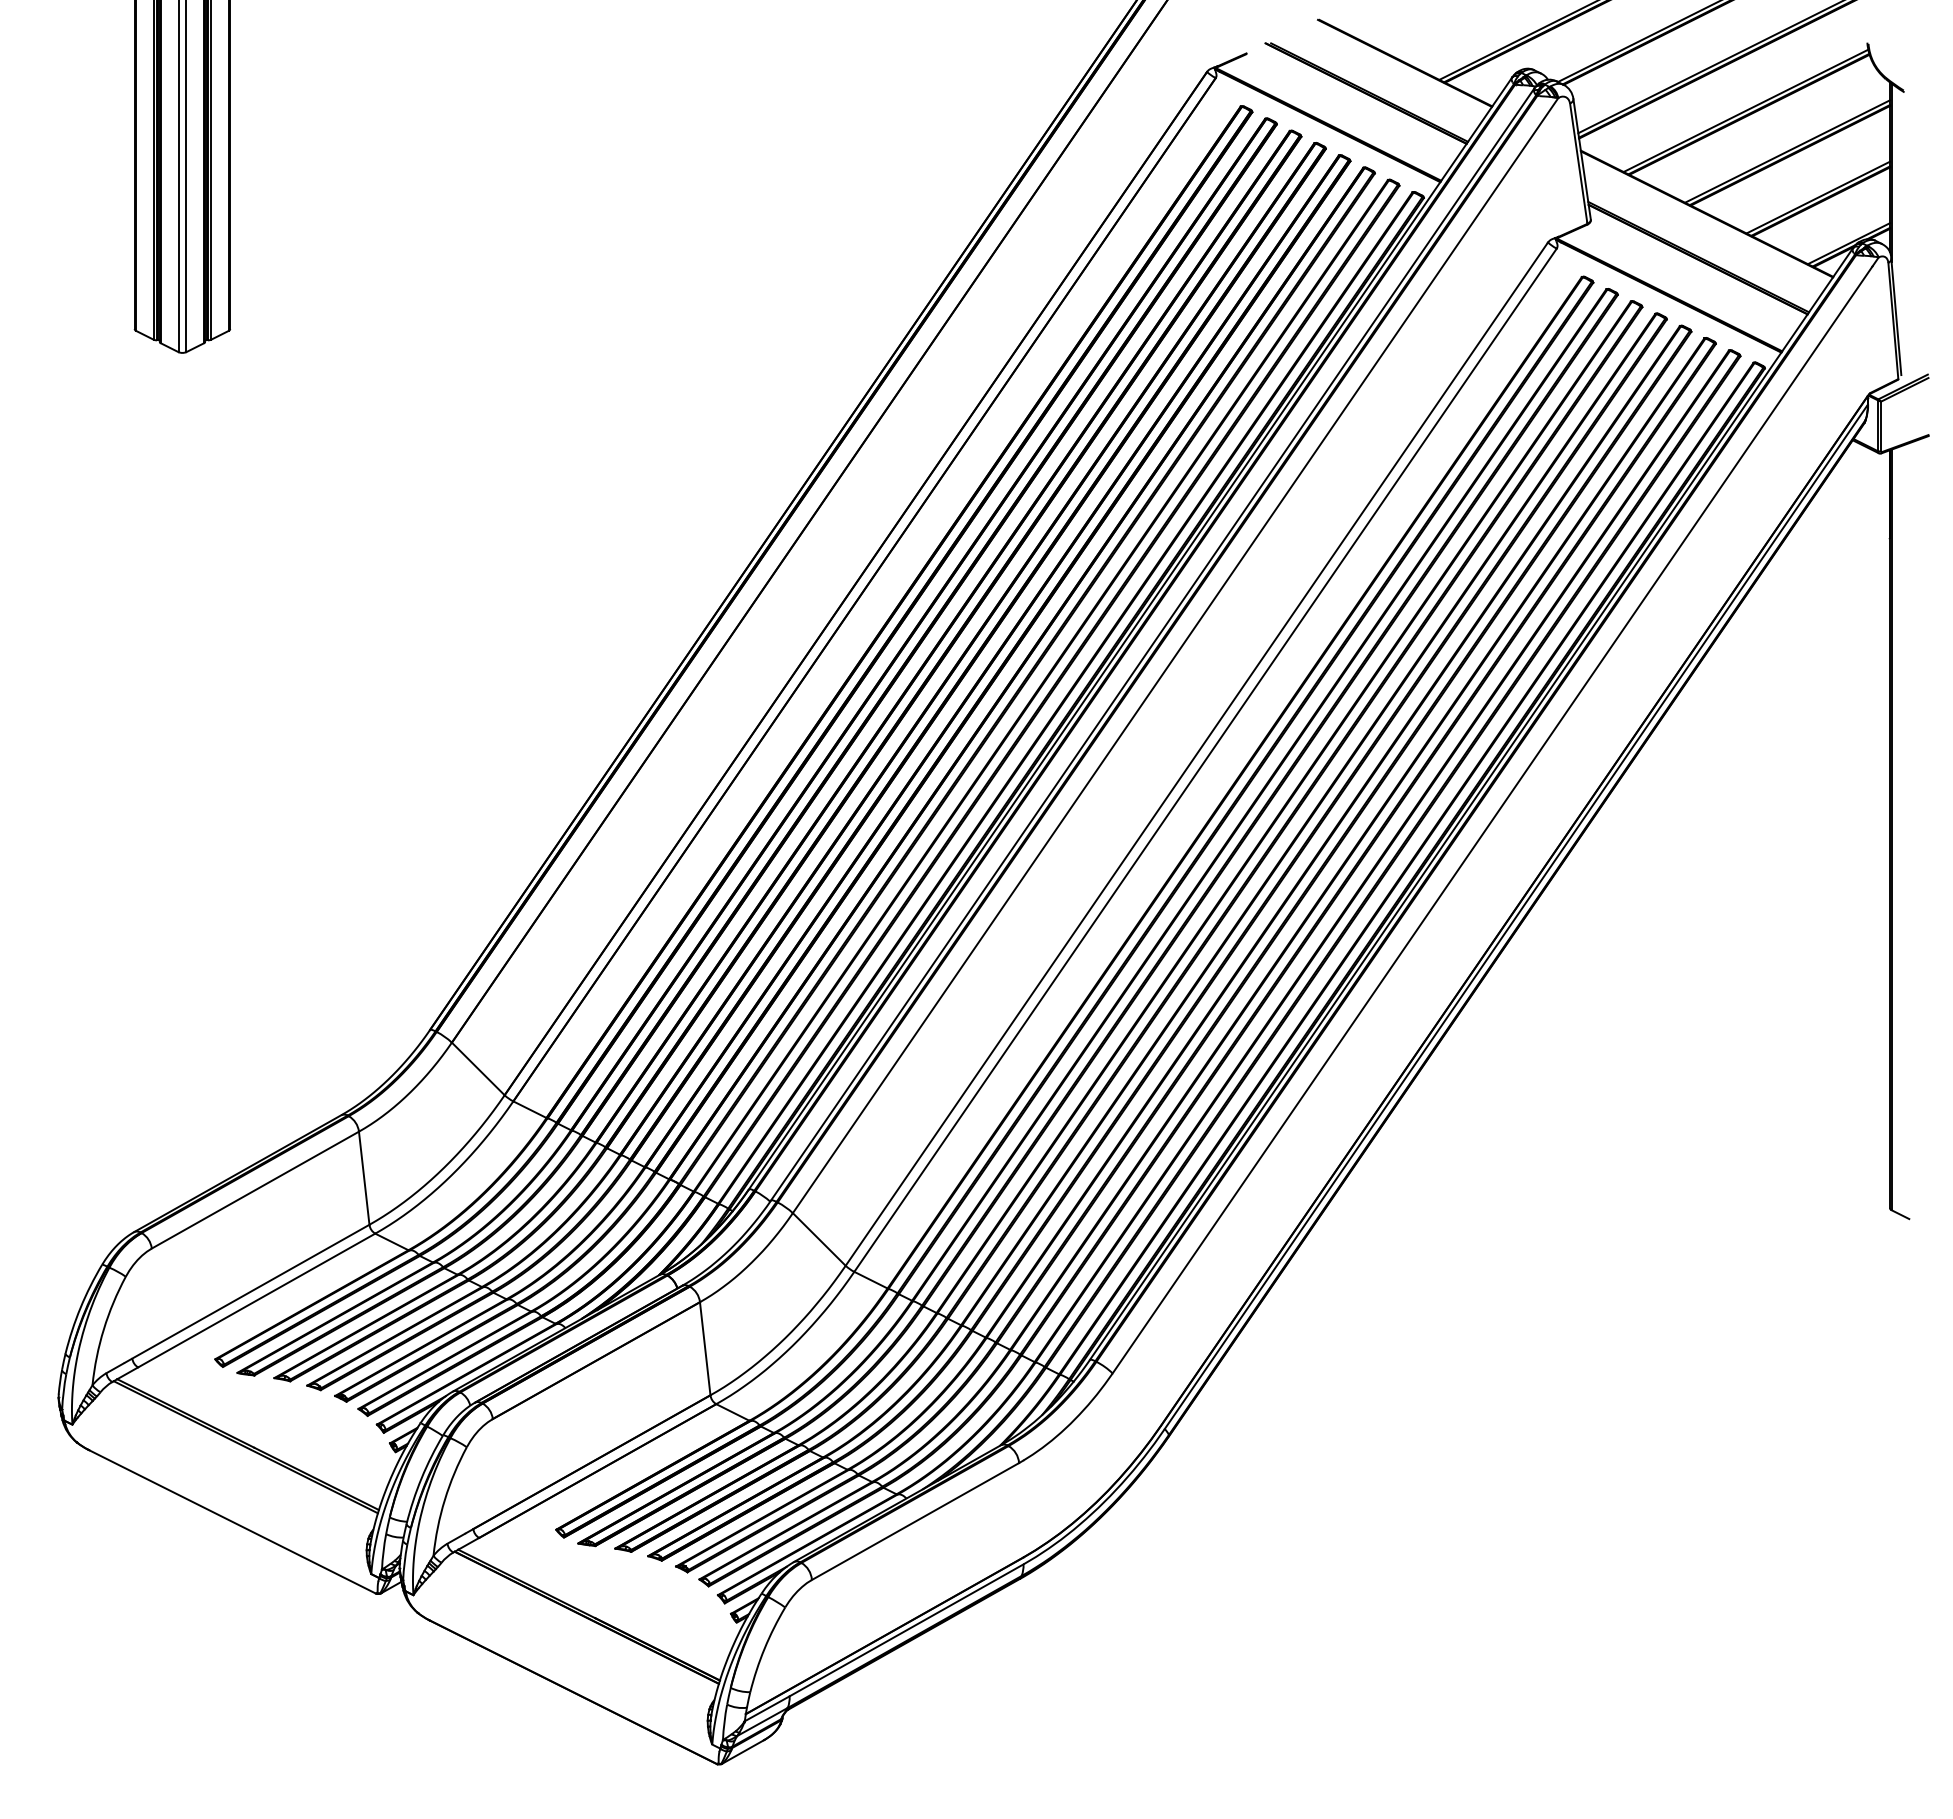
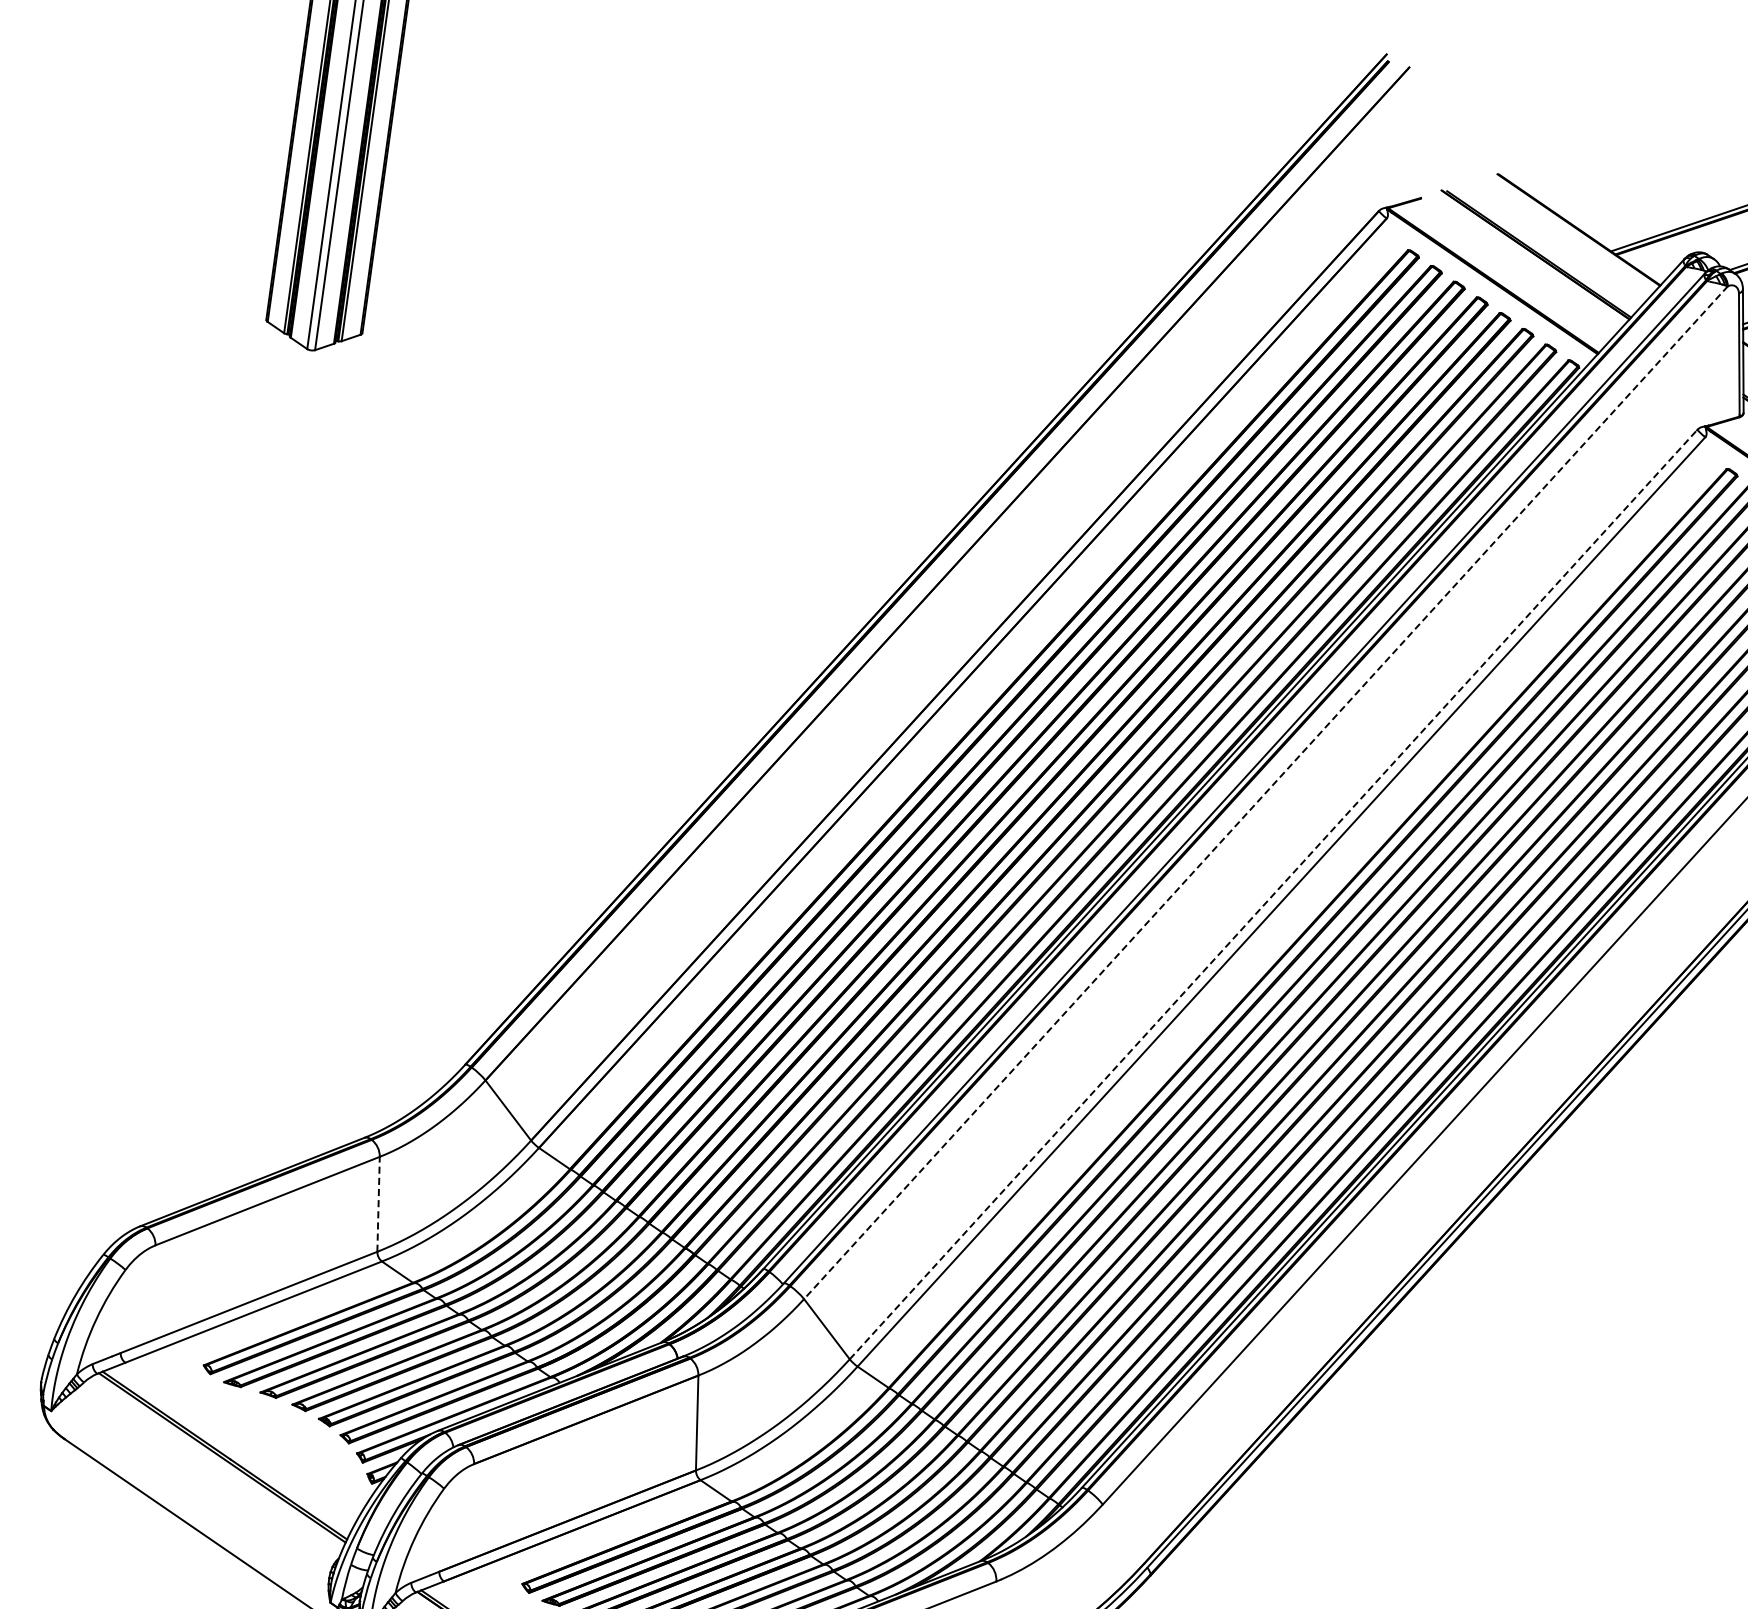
line: (1175, 656) -> (1265, 793), solid -> dashed
line: (1196, 753) -> (1273, 893), solid -> dashed
line: (364, 1178) -> (378, 1204), solid -> dashed

